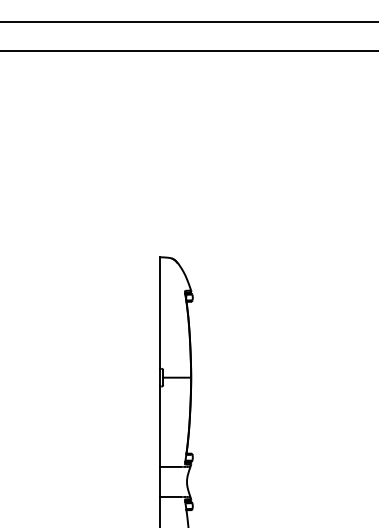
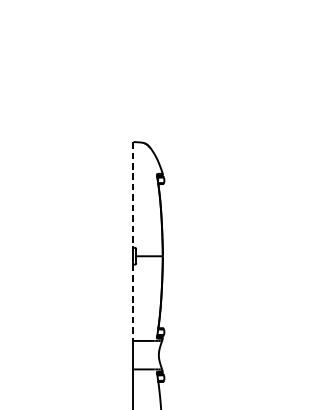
line: (160, 313) -> (133, 195), solid -> dashed
line: (160, 427) -> (133, 303), solid -> dashed

